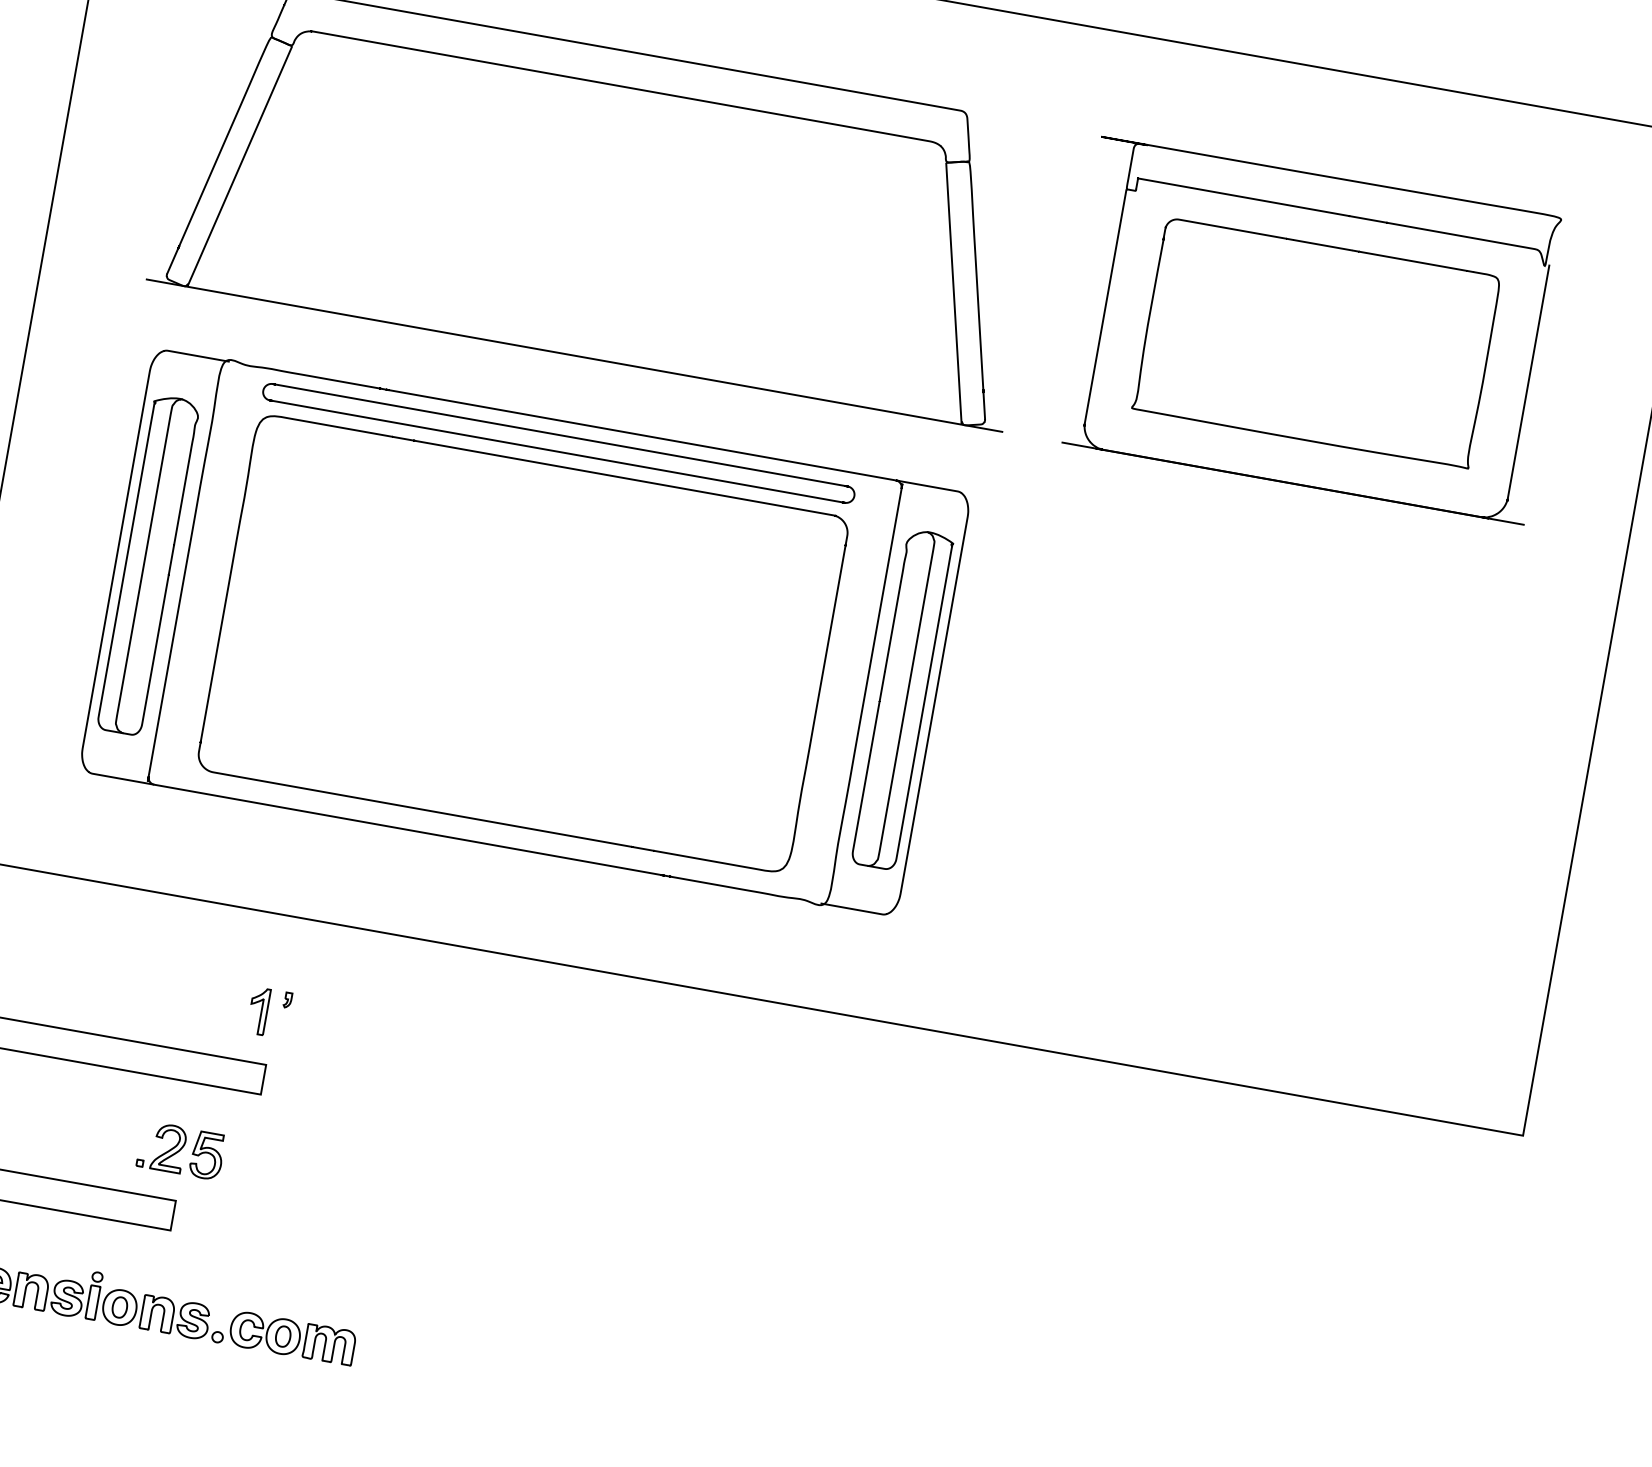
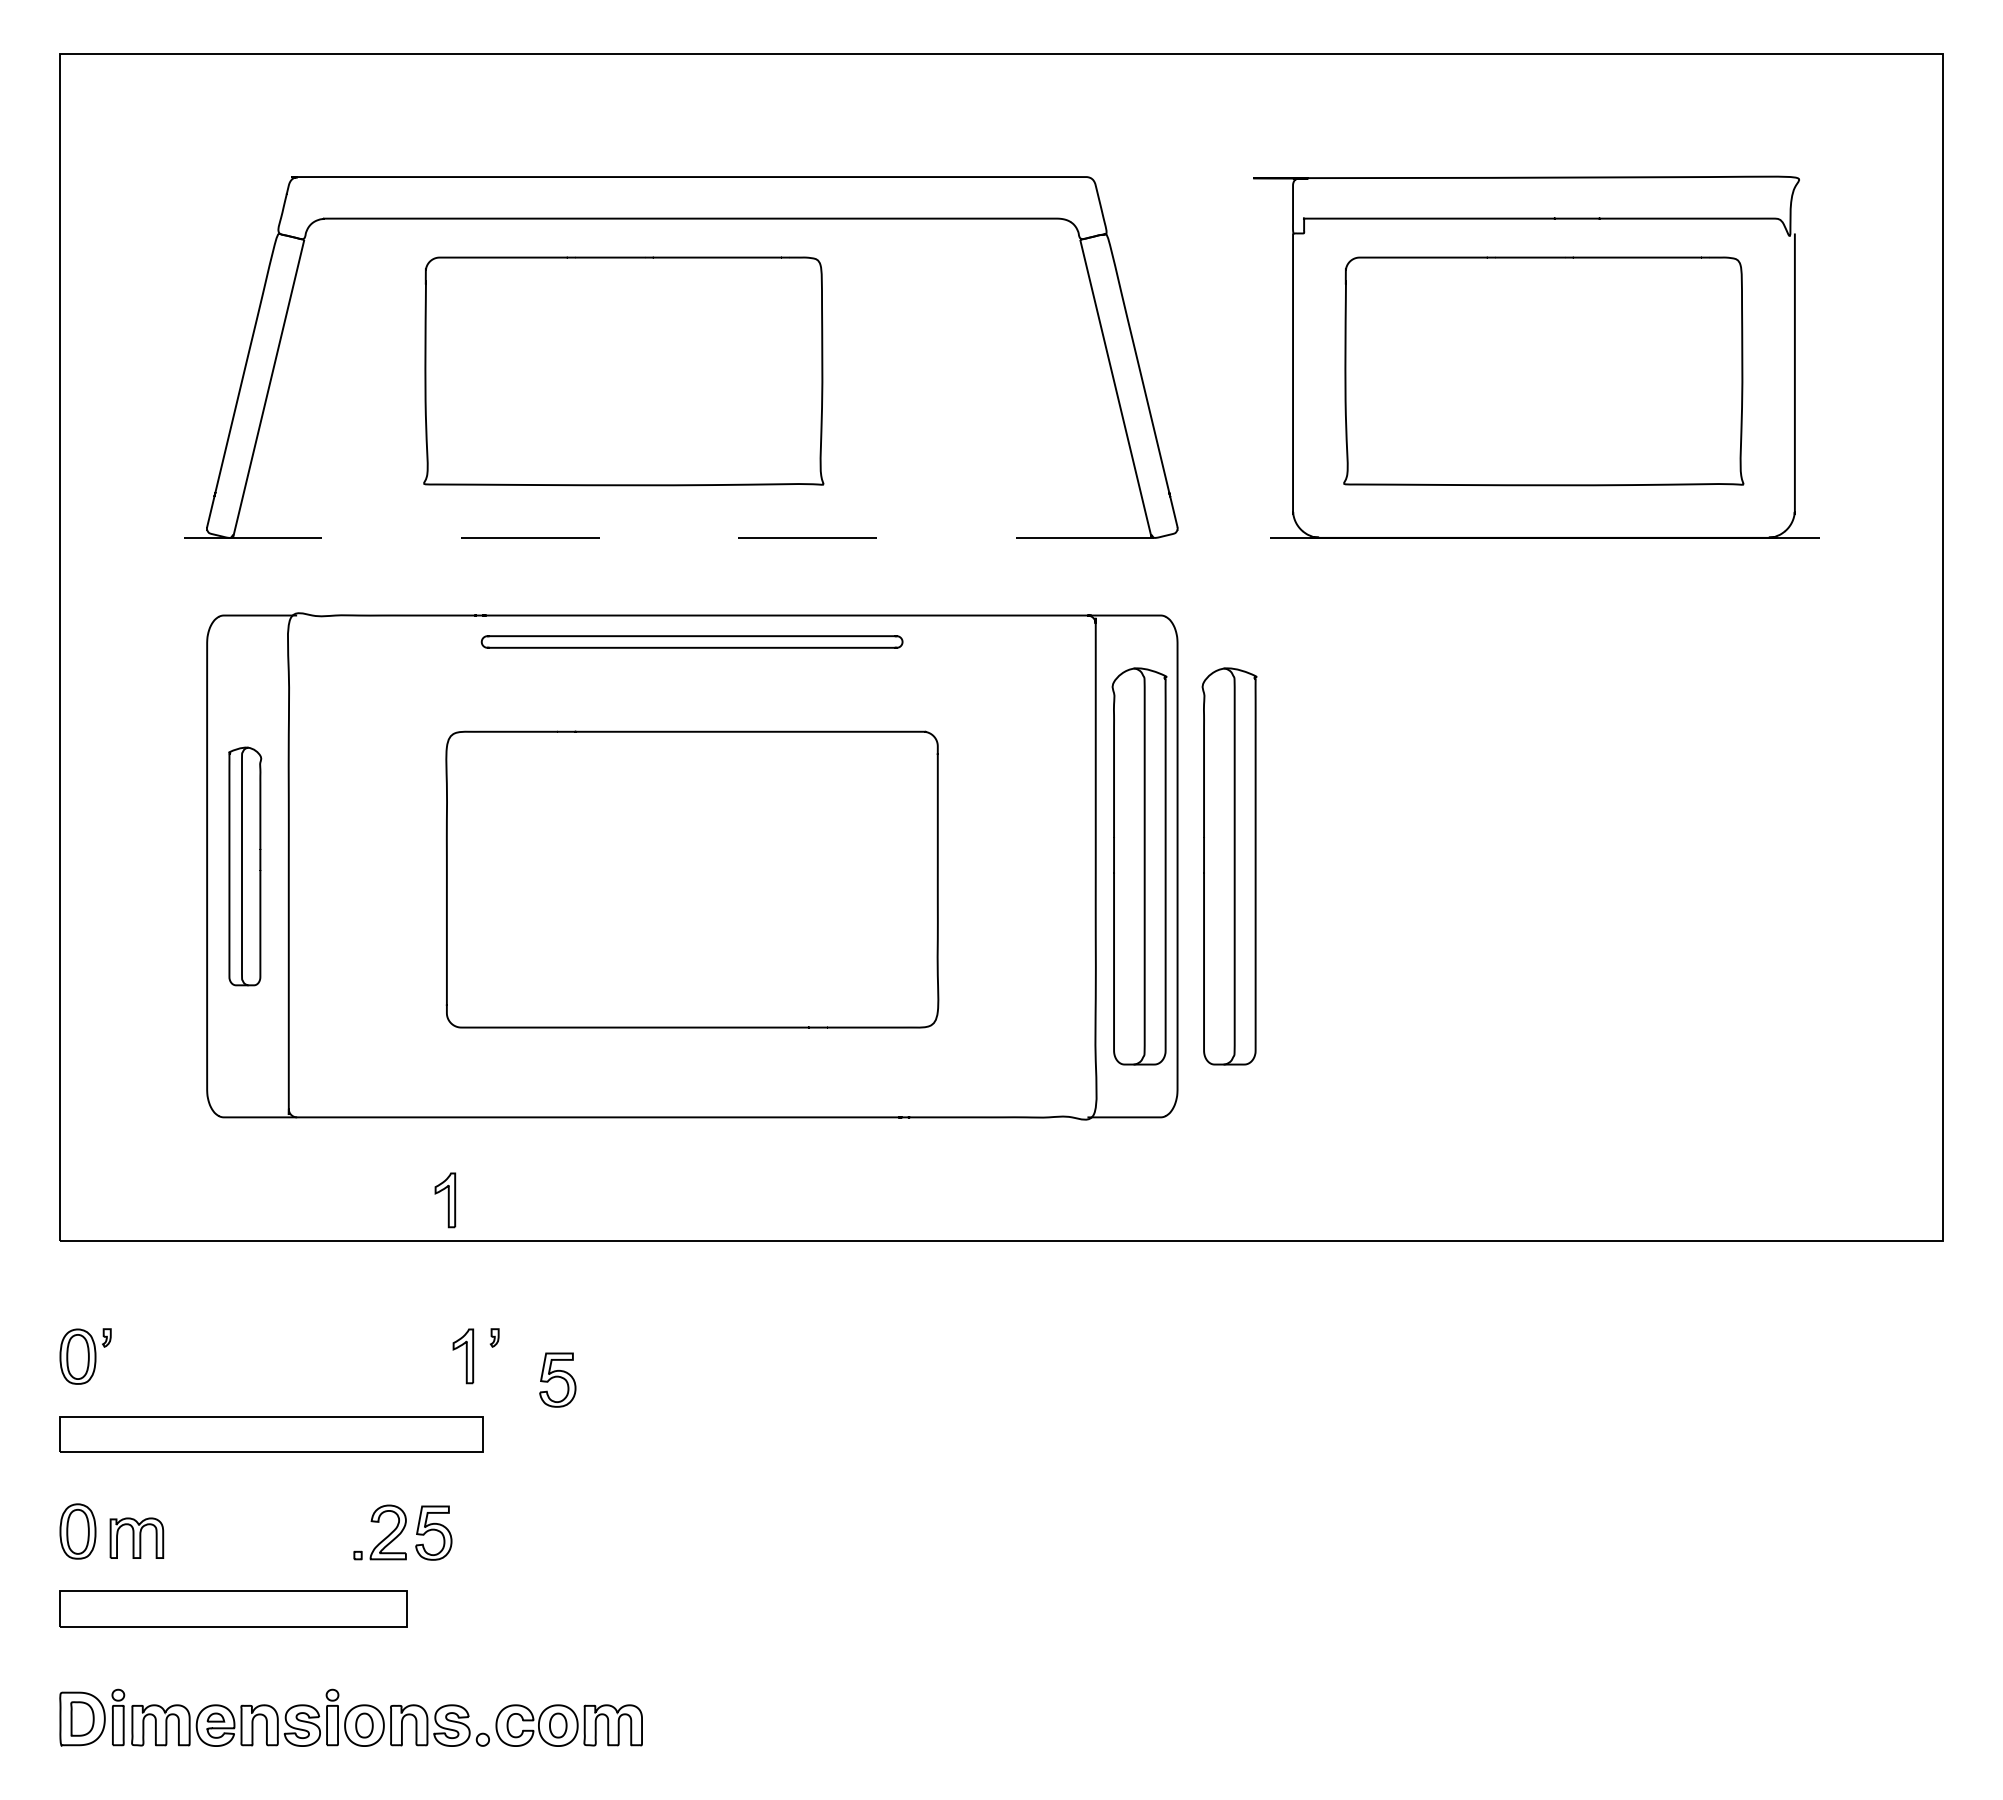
part: (541, 205) -> (623, 371), added
line: (574, 355) -> (692, 537), solid -> dashed
part: (558, 442) -> (691, 641), size x0.6
part: (147, 565) -> (244, 866), size x0.6
part: (523, 643) -> (692, 879), size x0.7
part: (977, 713) -> (1229, 866), added
part: (267, 877) -> (445, 1200), added
part: (334, 1044) -> (557, 1379), added

